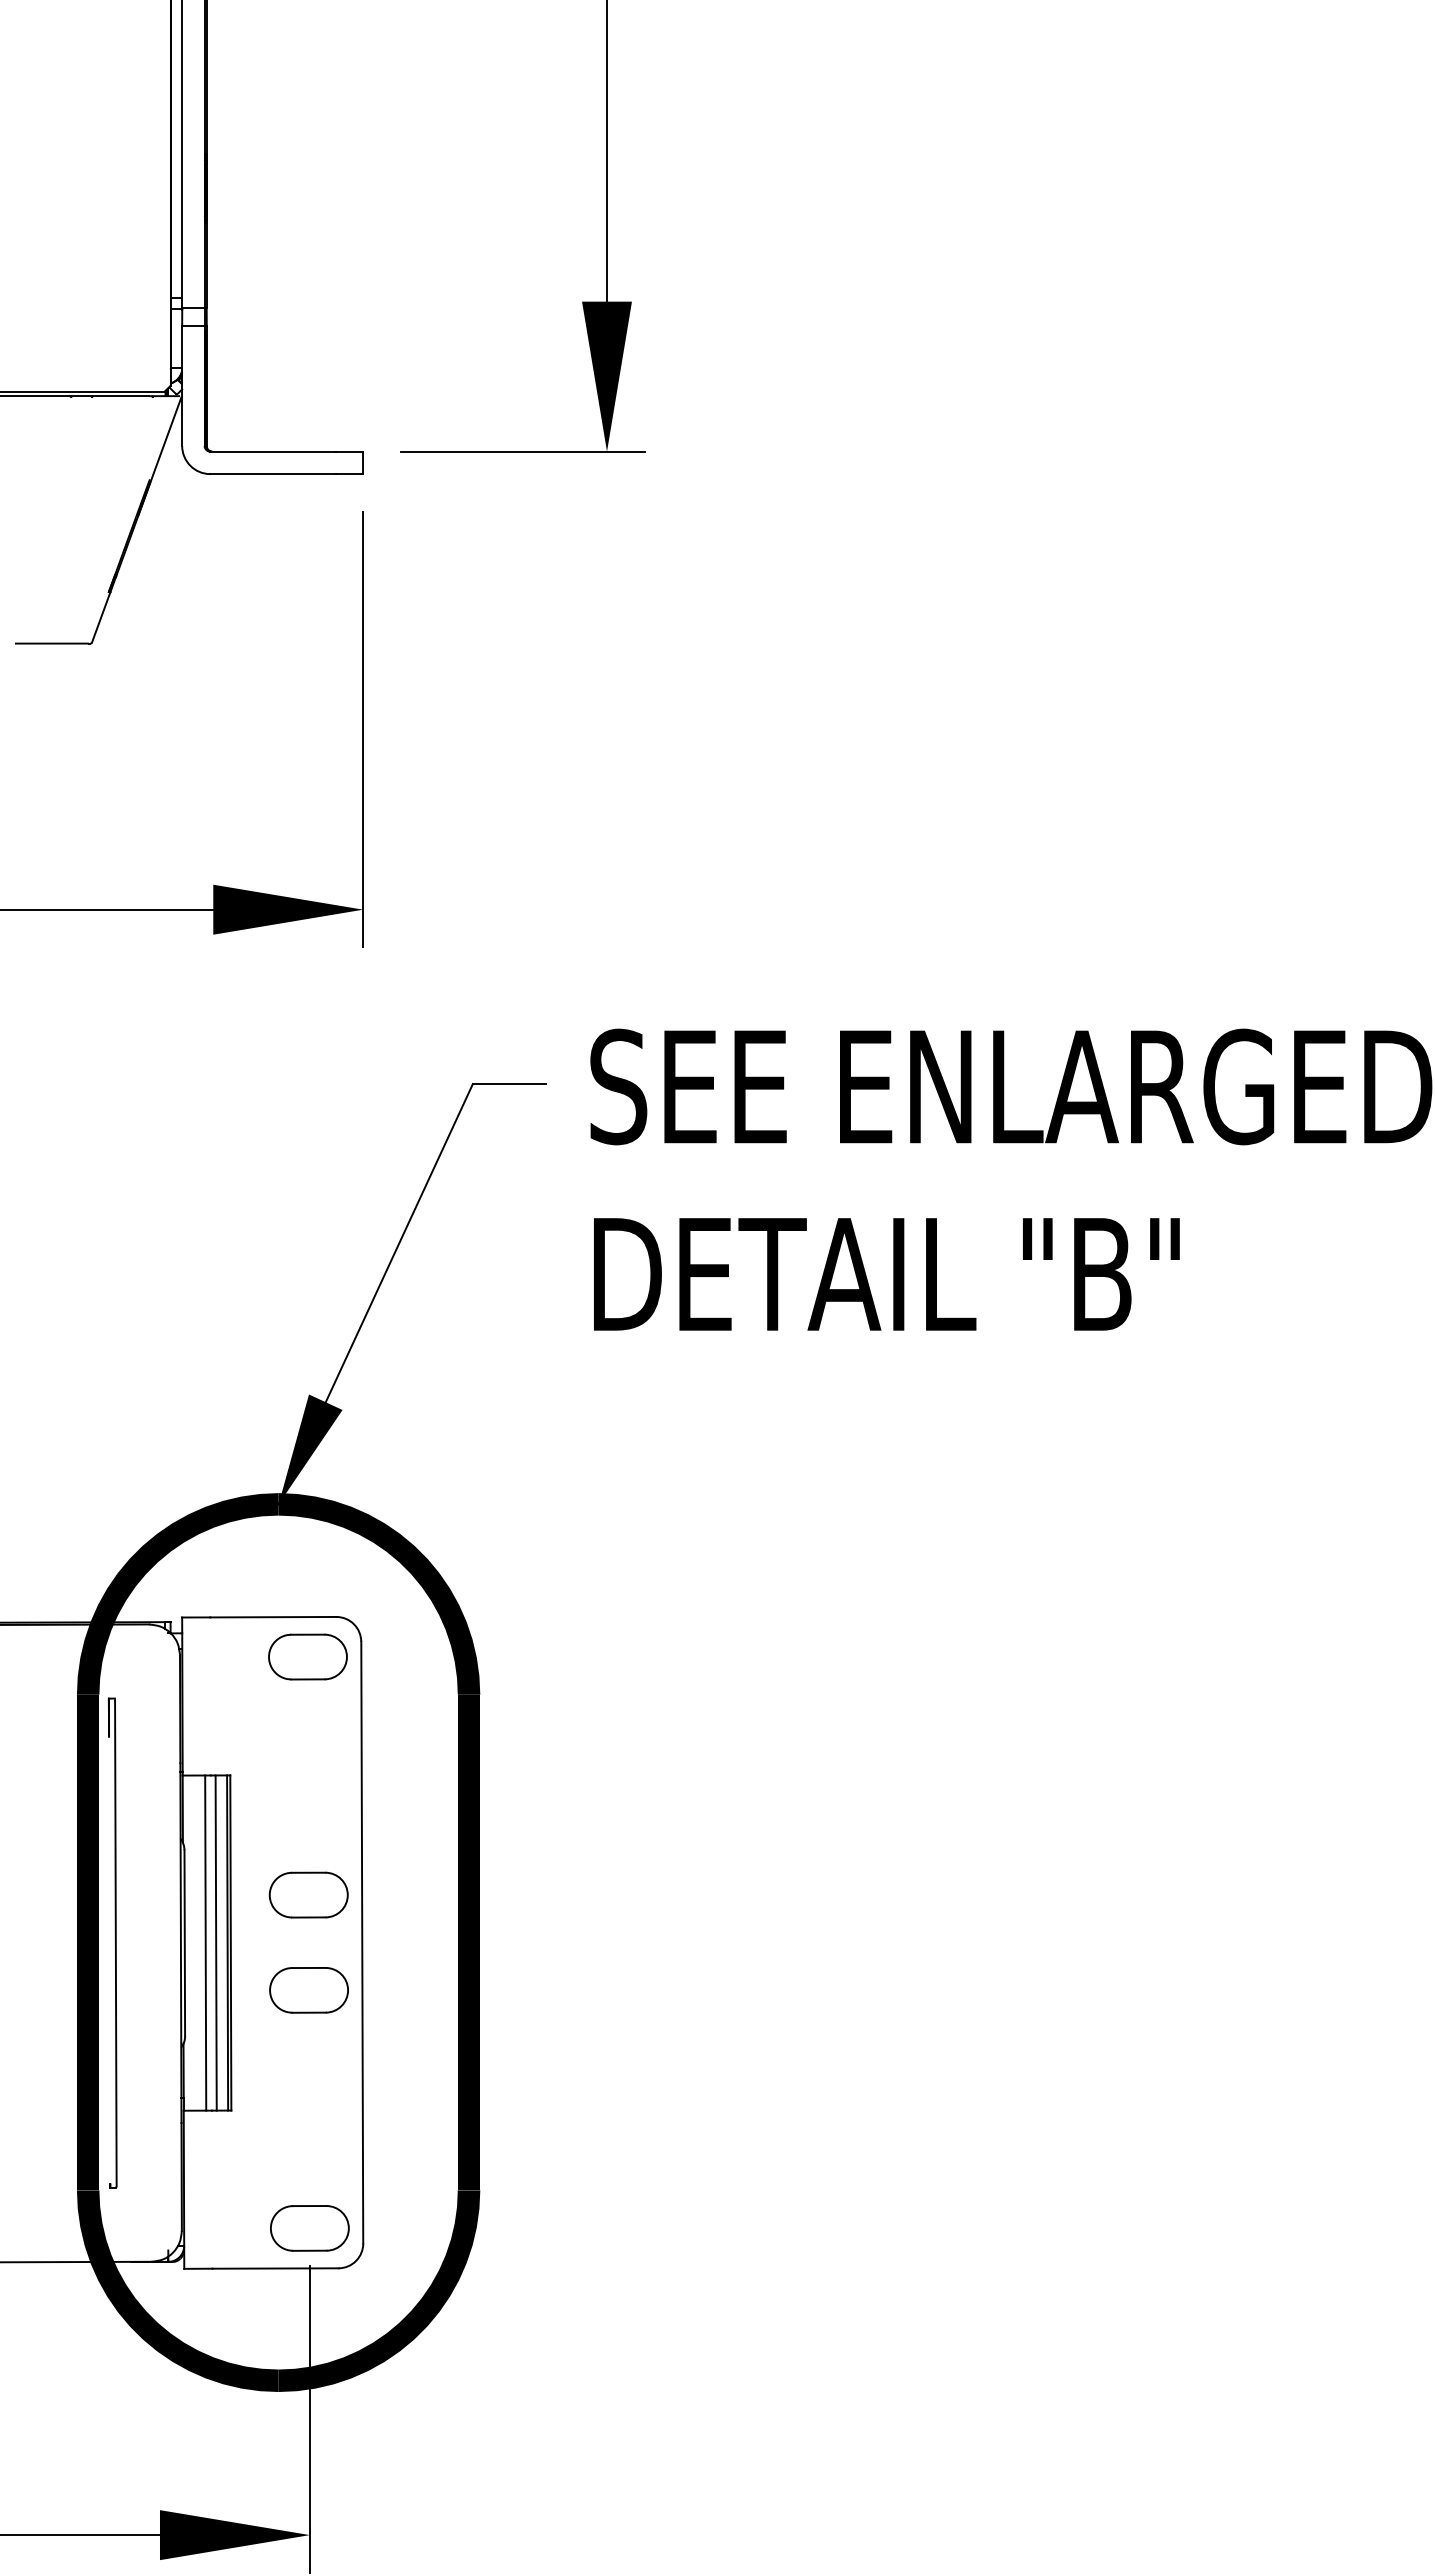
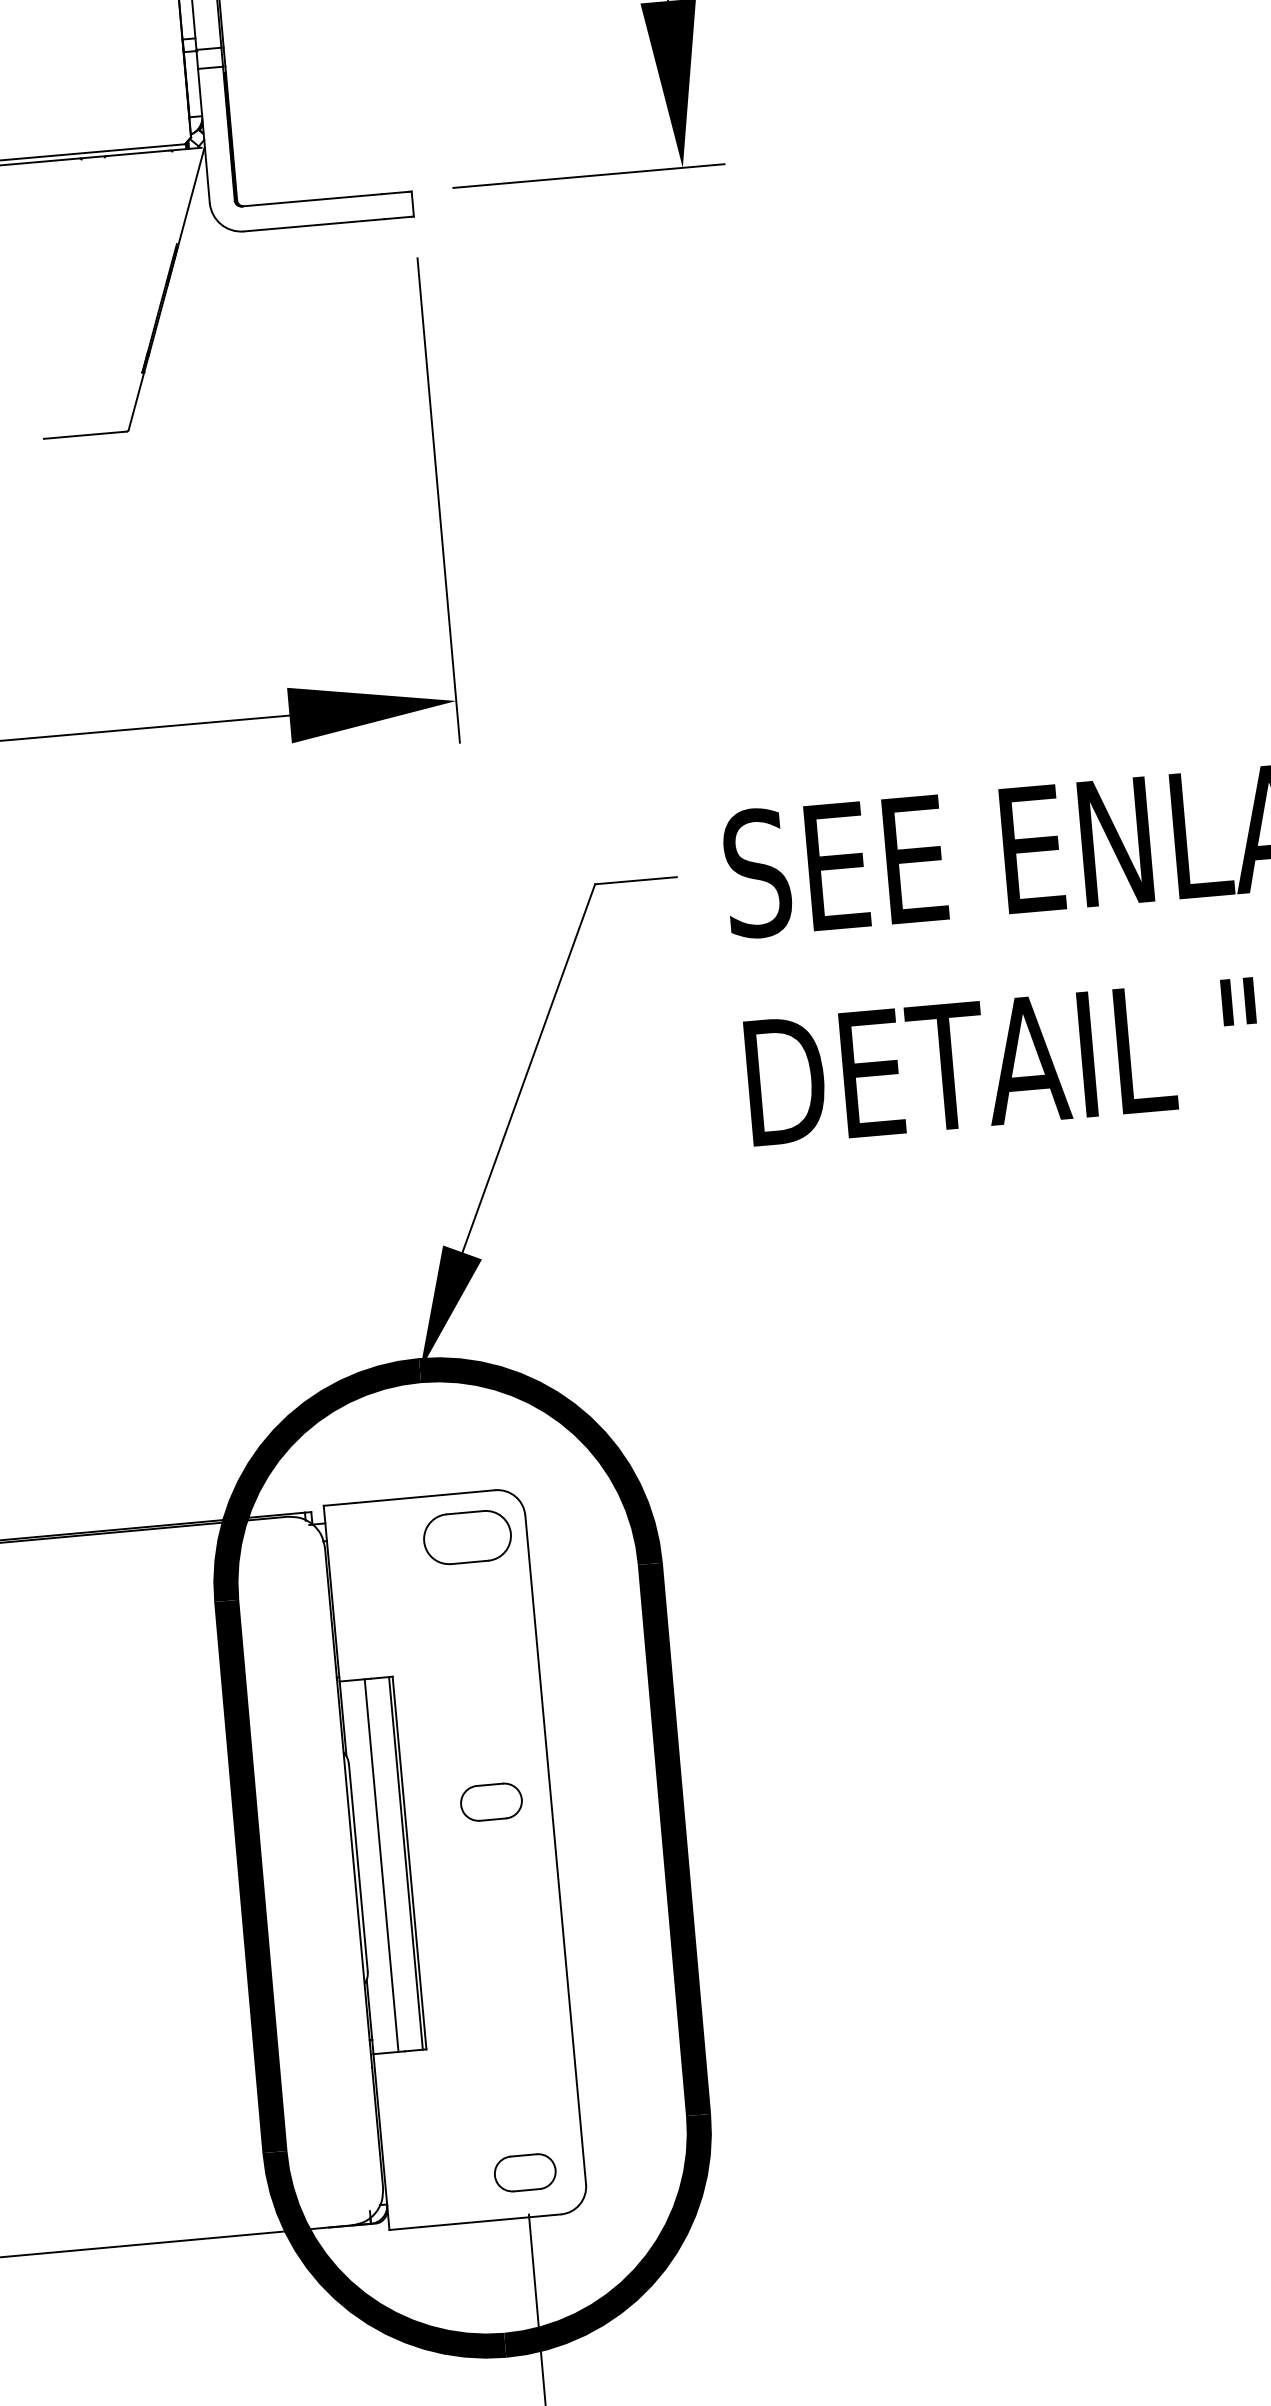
part: (308, 1894) -> (491, 1801), size x0.7
part: (112, 1942) -> (277, 1874), removed
line: (215, 1942) -> (392, 1864), removed
part: (308, 1990) -> (500, 1908), removed
part: (309, 2228) -> (524, 2172), size x0.7

